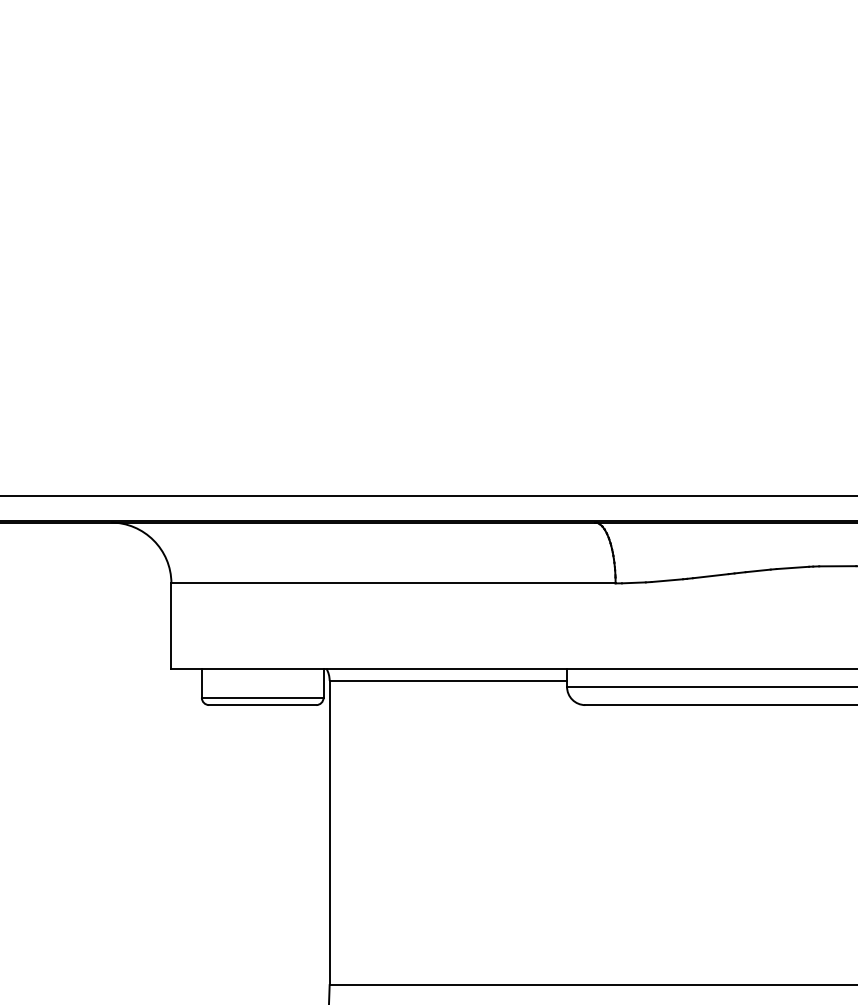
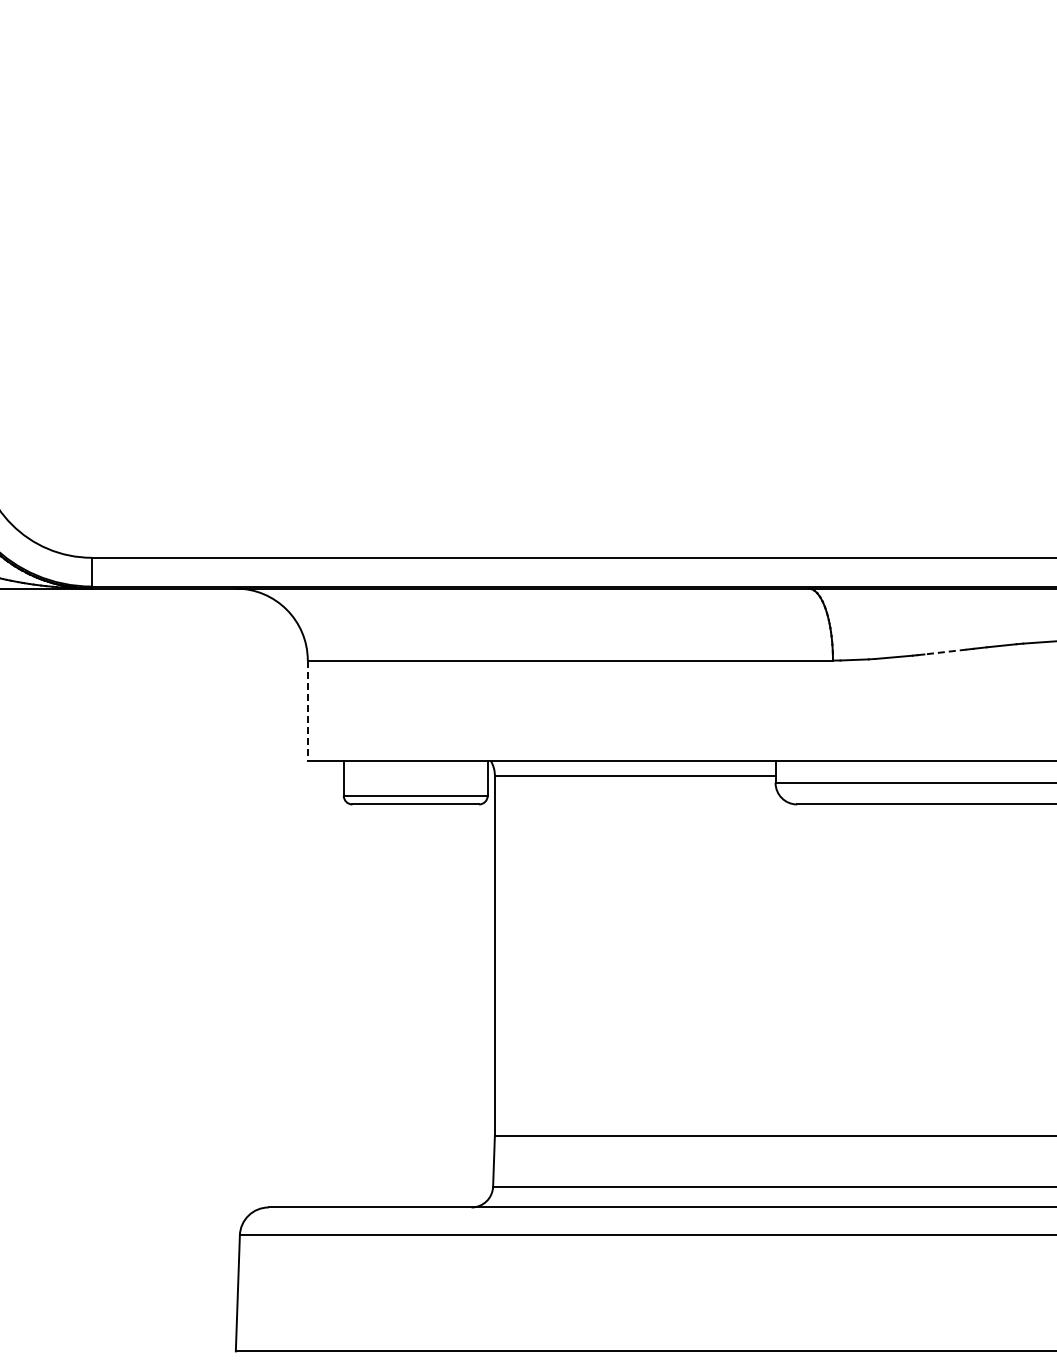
line: (710, 576) -> (945, 652), solid -> dashed
line: (171, 626) -> (307, 711), solid -> dashed

